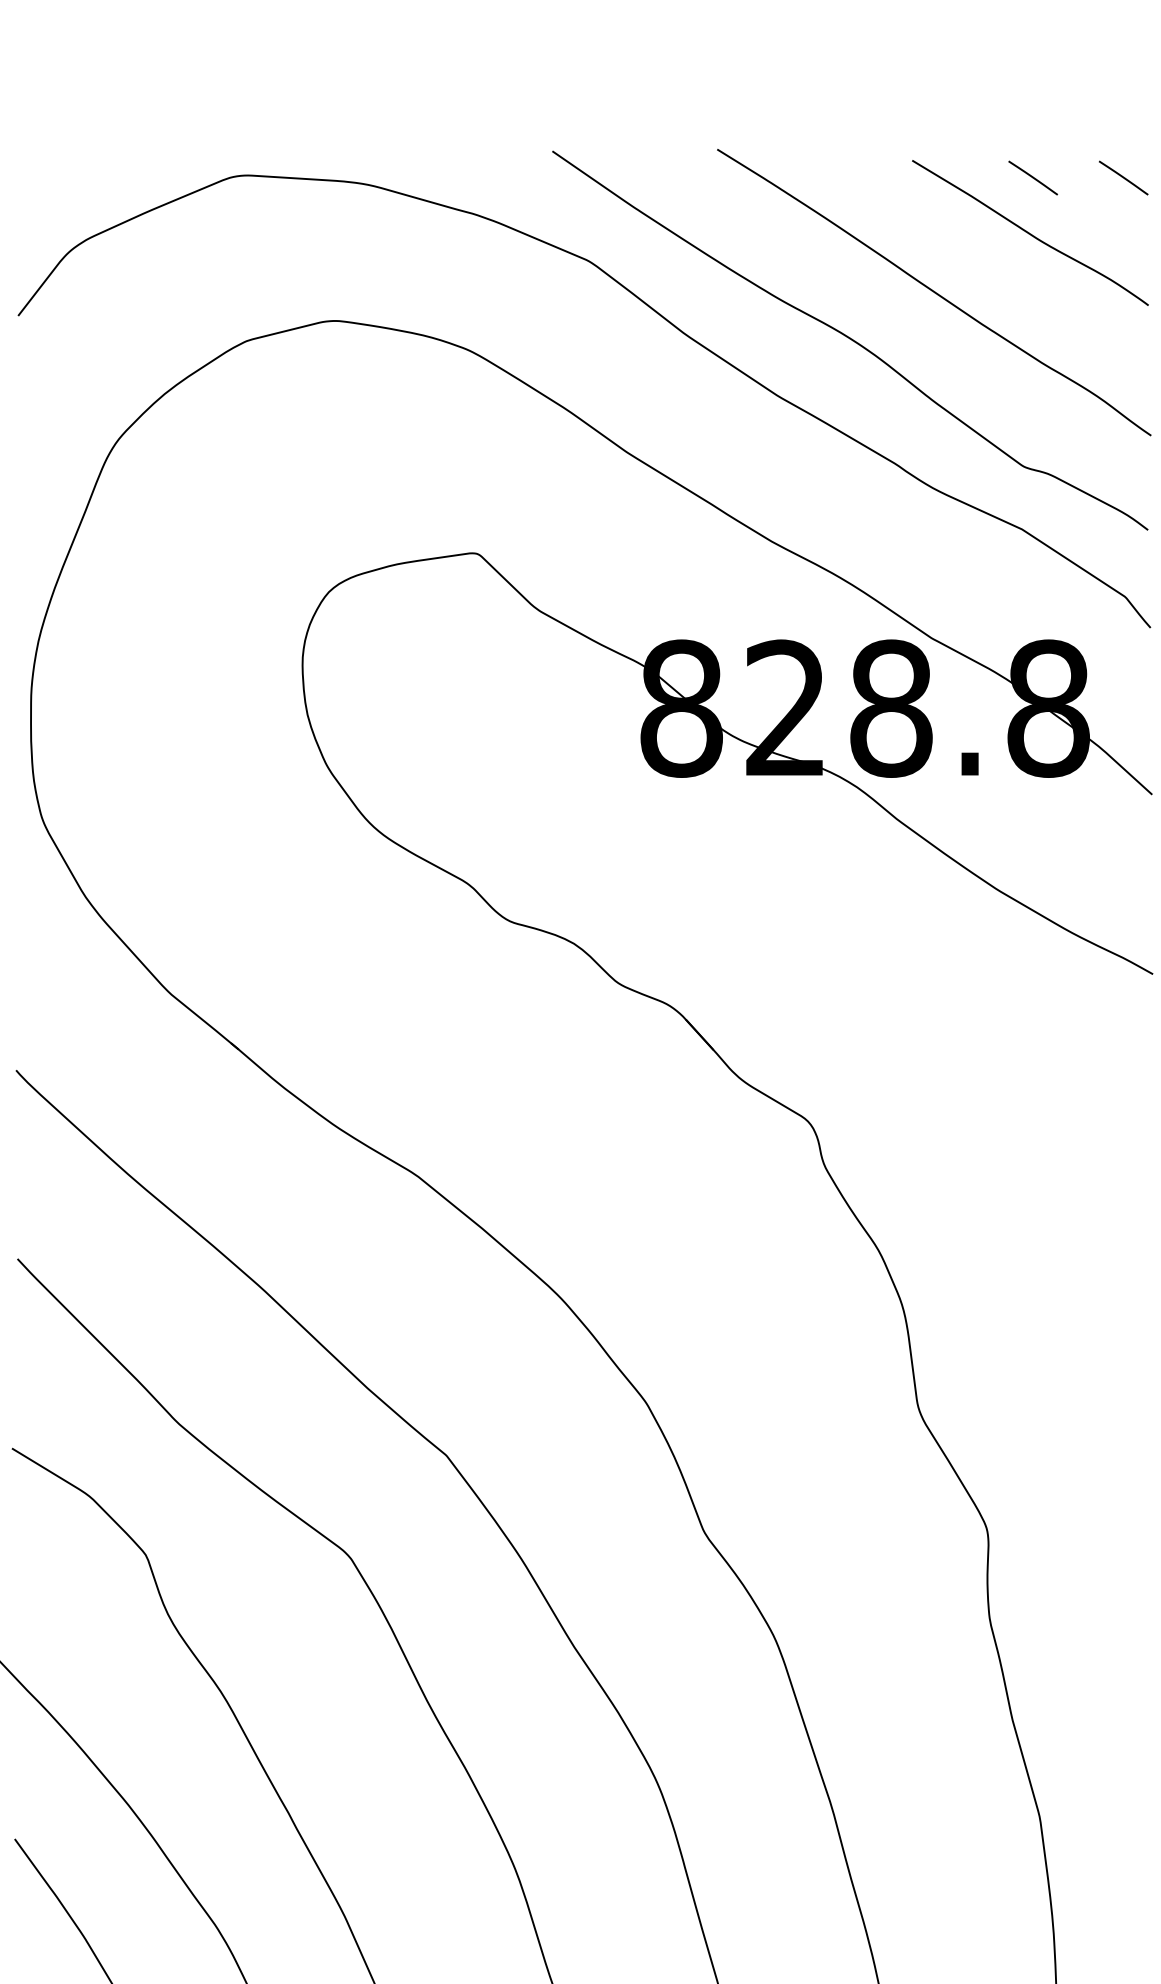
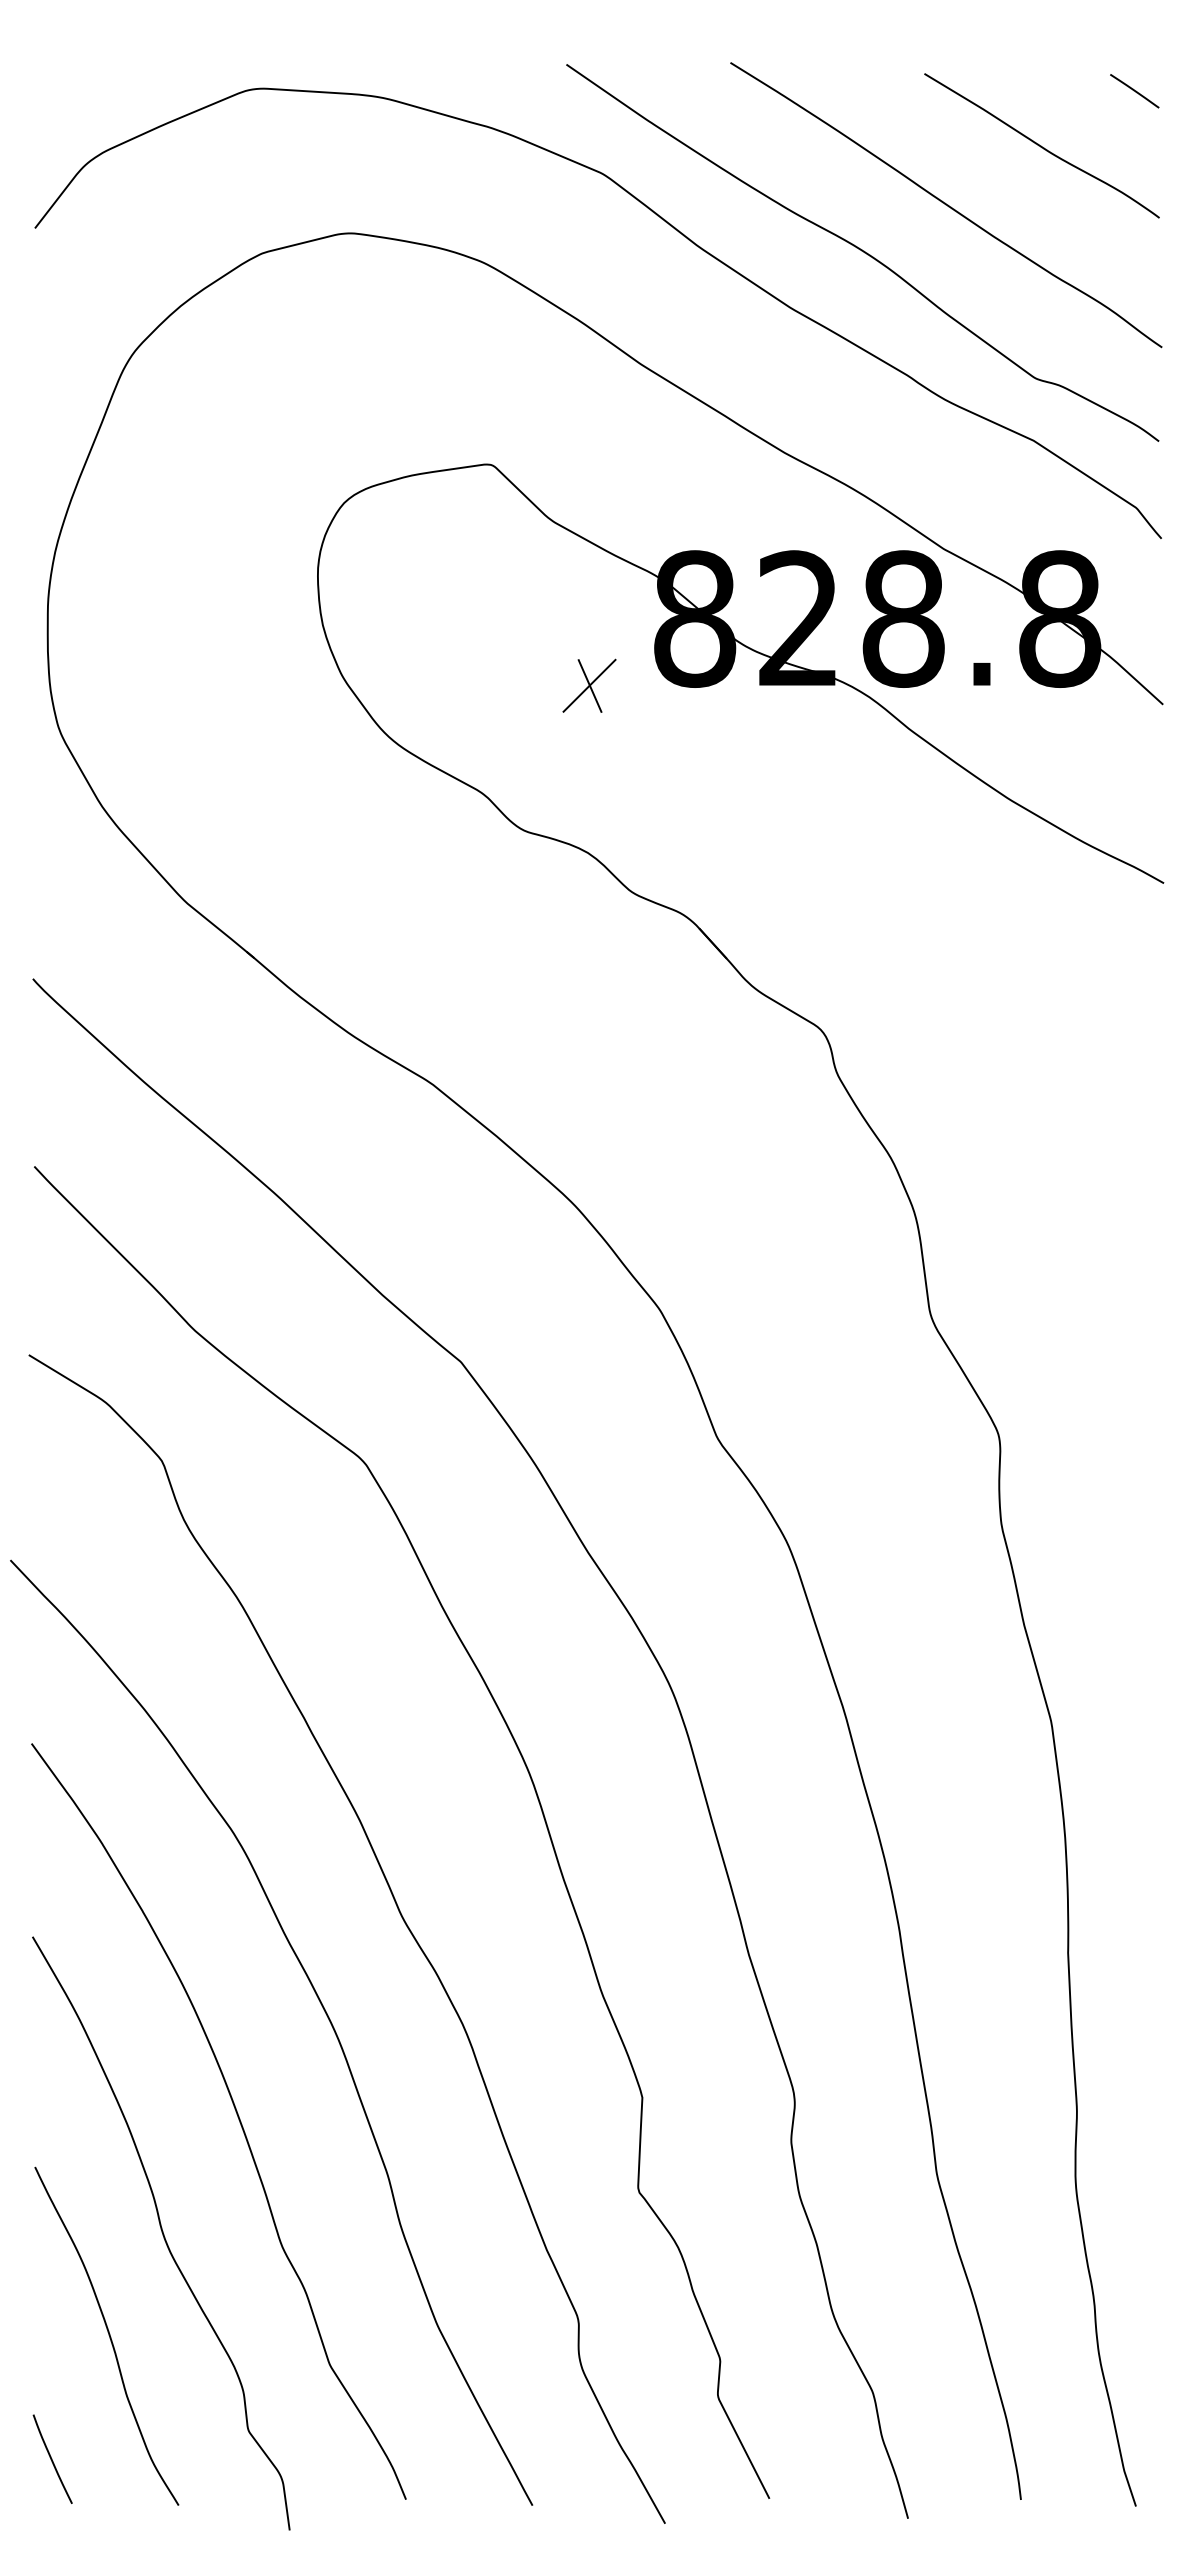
line: (1032, 178) -> (1044, 91), removed
part: (575, 775) -> (589, 685), added

